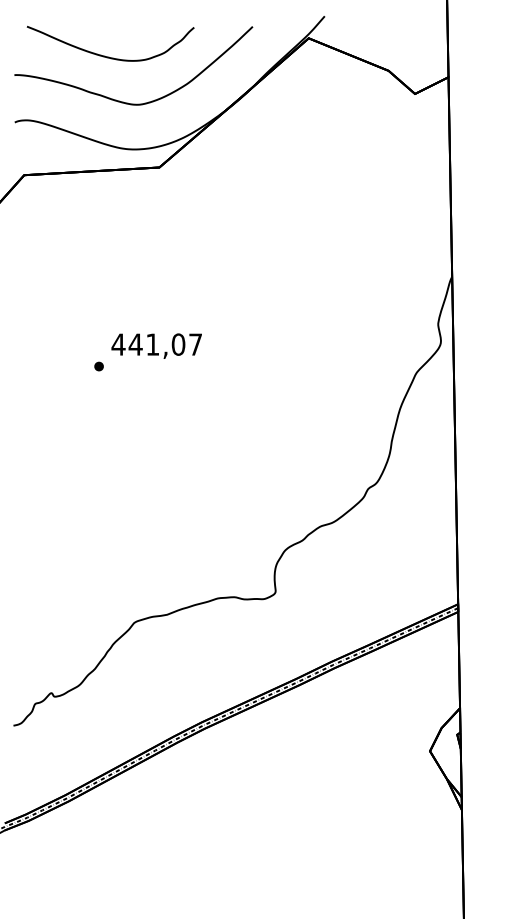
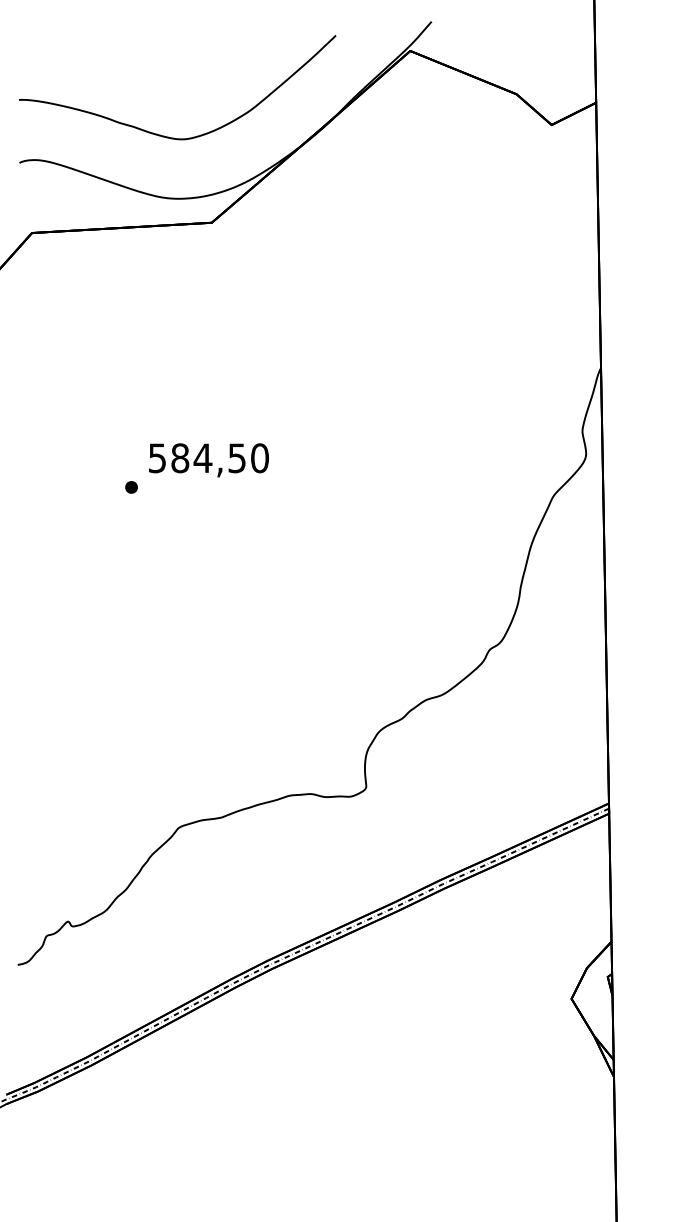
curve: (109, 56) -> (145, 75), removed
text: (156, 344) -> (207, 458), 441,07 -> 584,50

